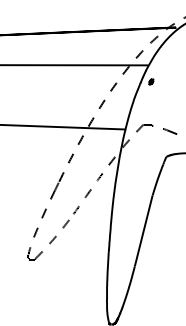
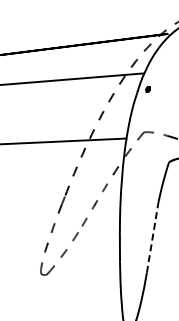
line: (143, 230) -> (152, 236), solid -> dashed

